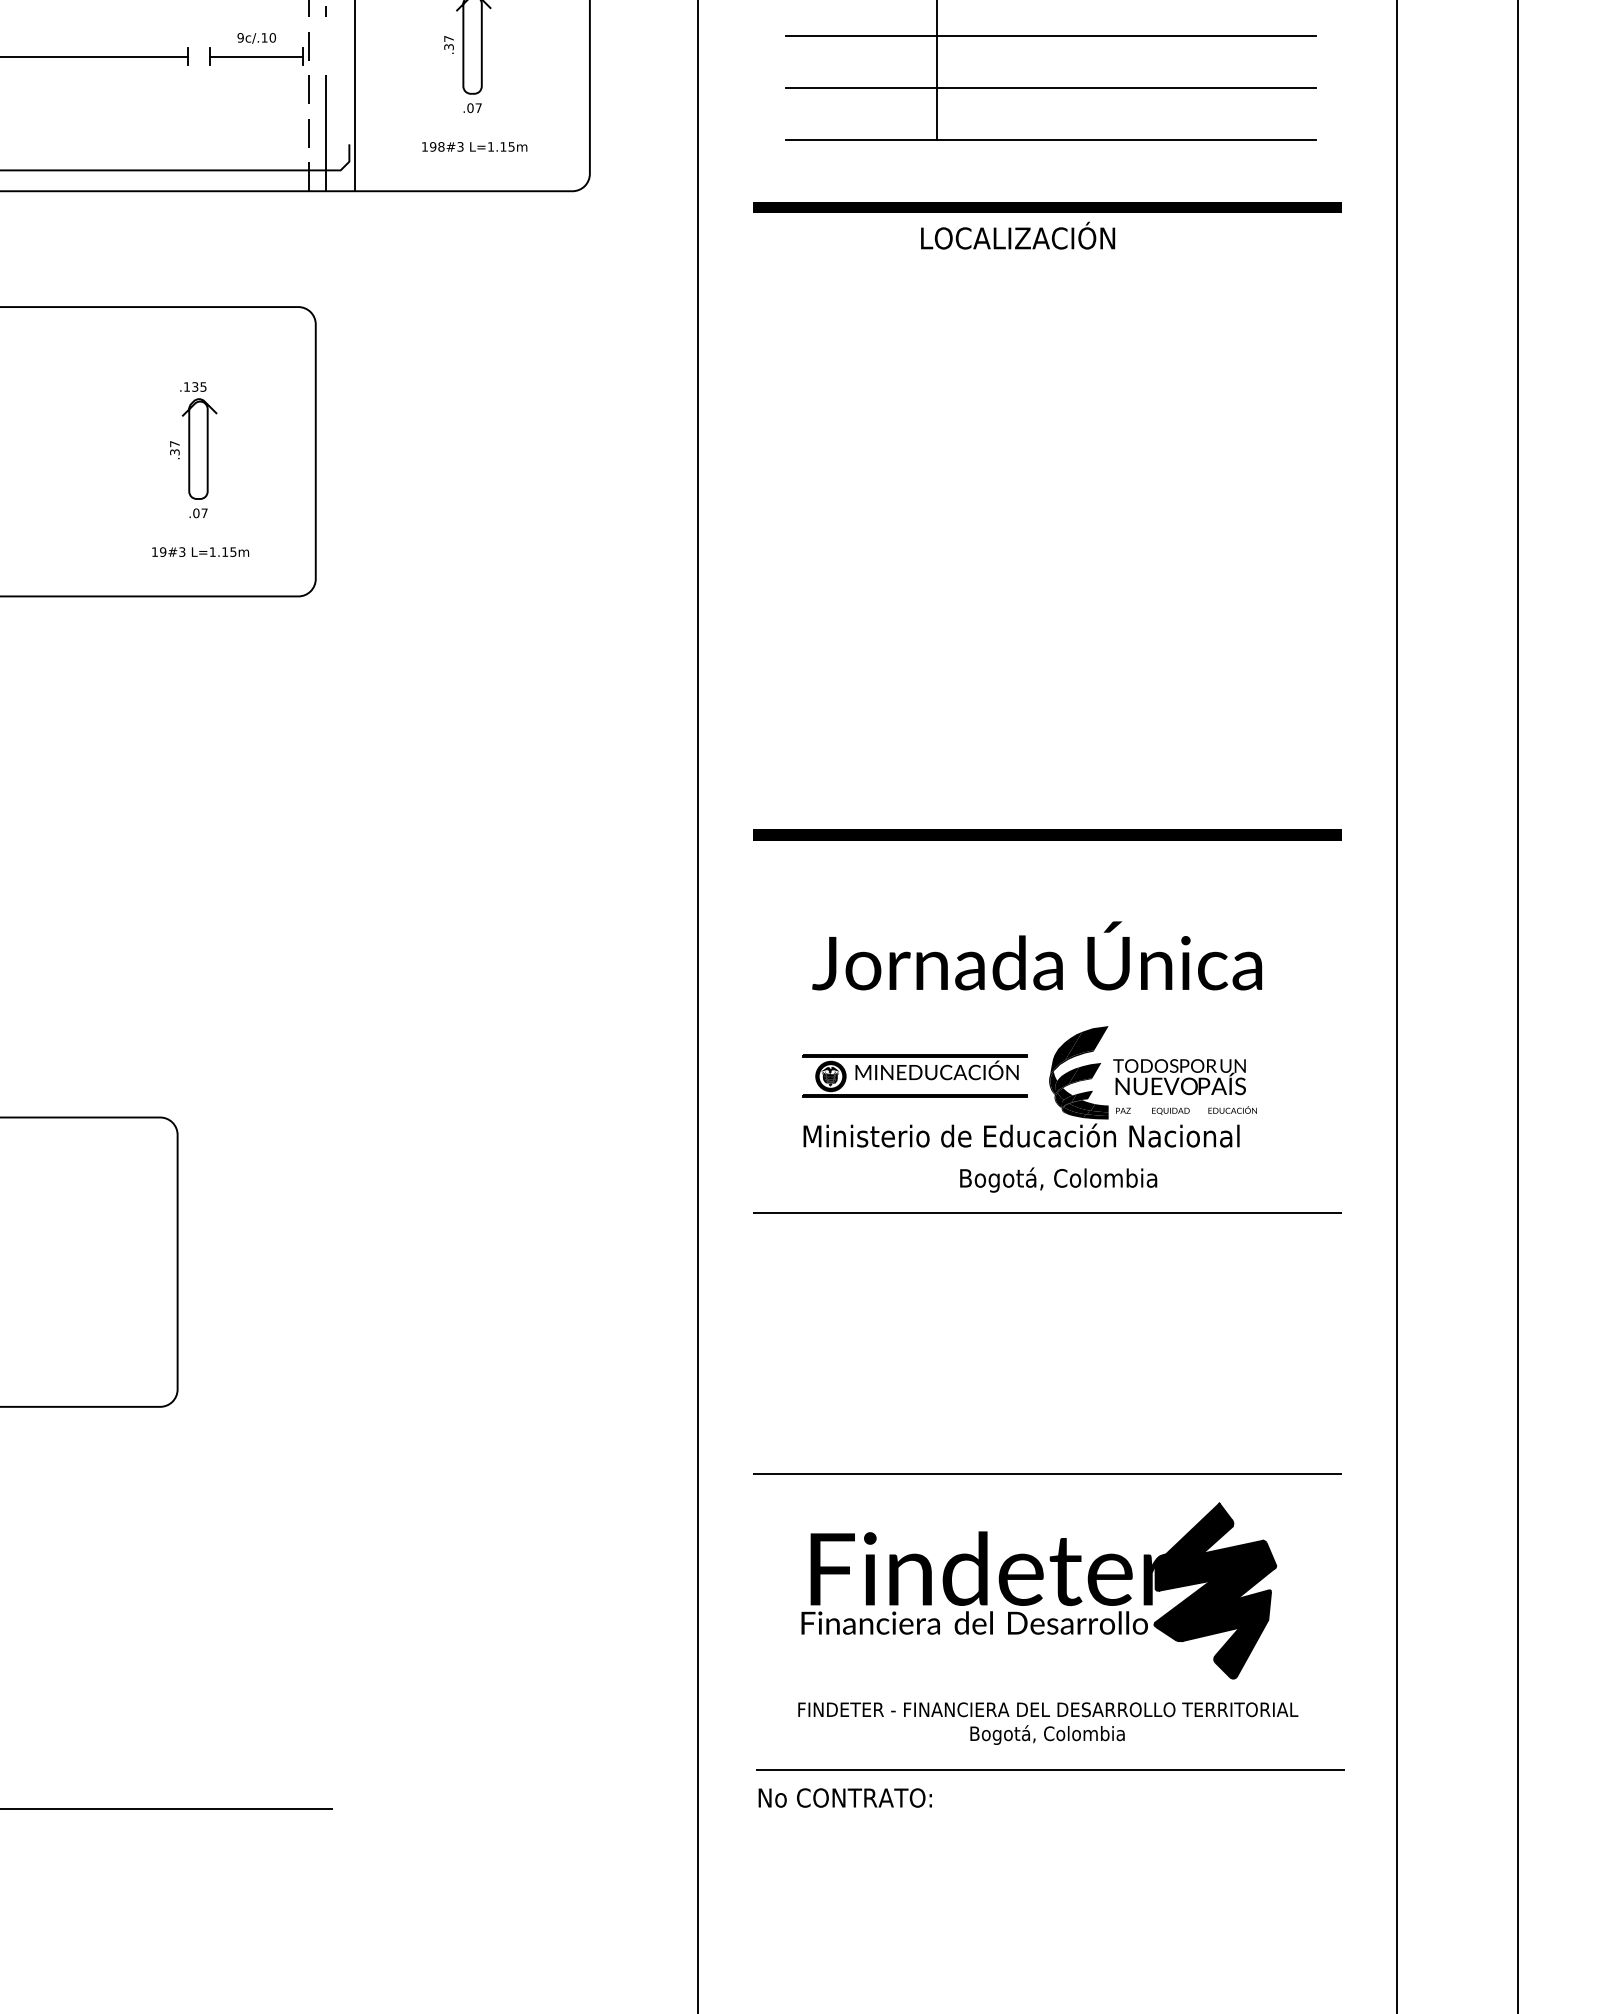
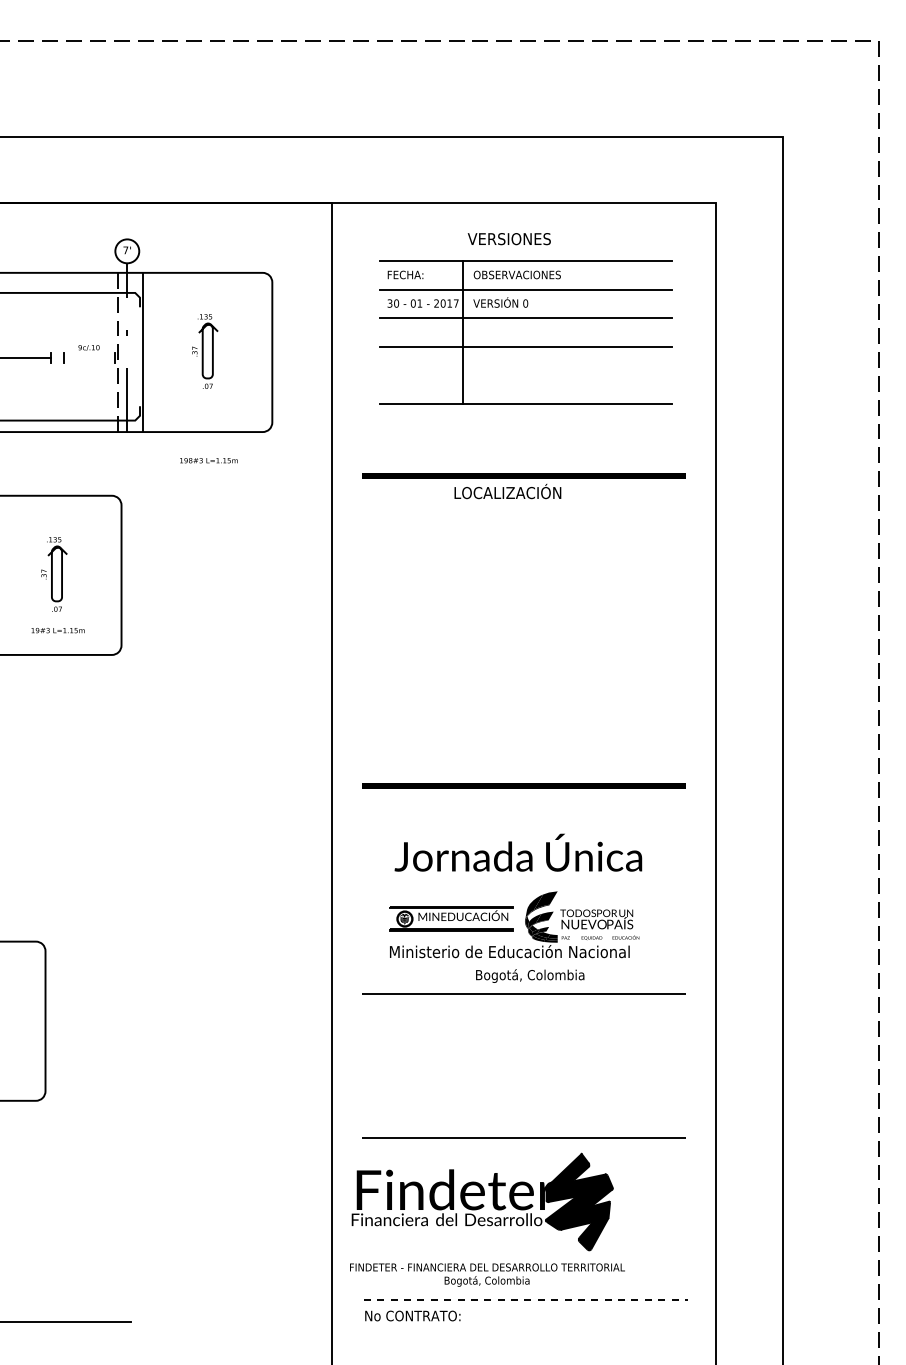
line: (255, 55) -> (88, 357), removed
line: (1050, 88) -> (525, 375), removed
text: (473, 146) -> (208, 460), moved
text: (1046, 226) -> (523, 486), moved
part: (1048, 1622) -> (487, 1219), moved
line: (1050, 1769) -> (525, 1300), solid -> dashed

